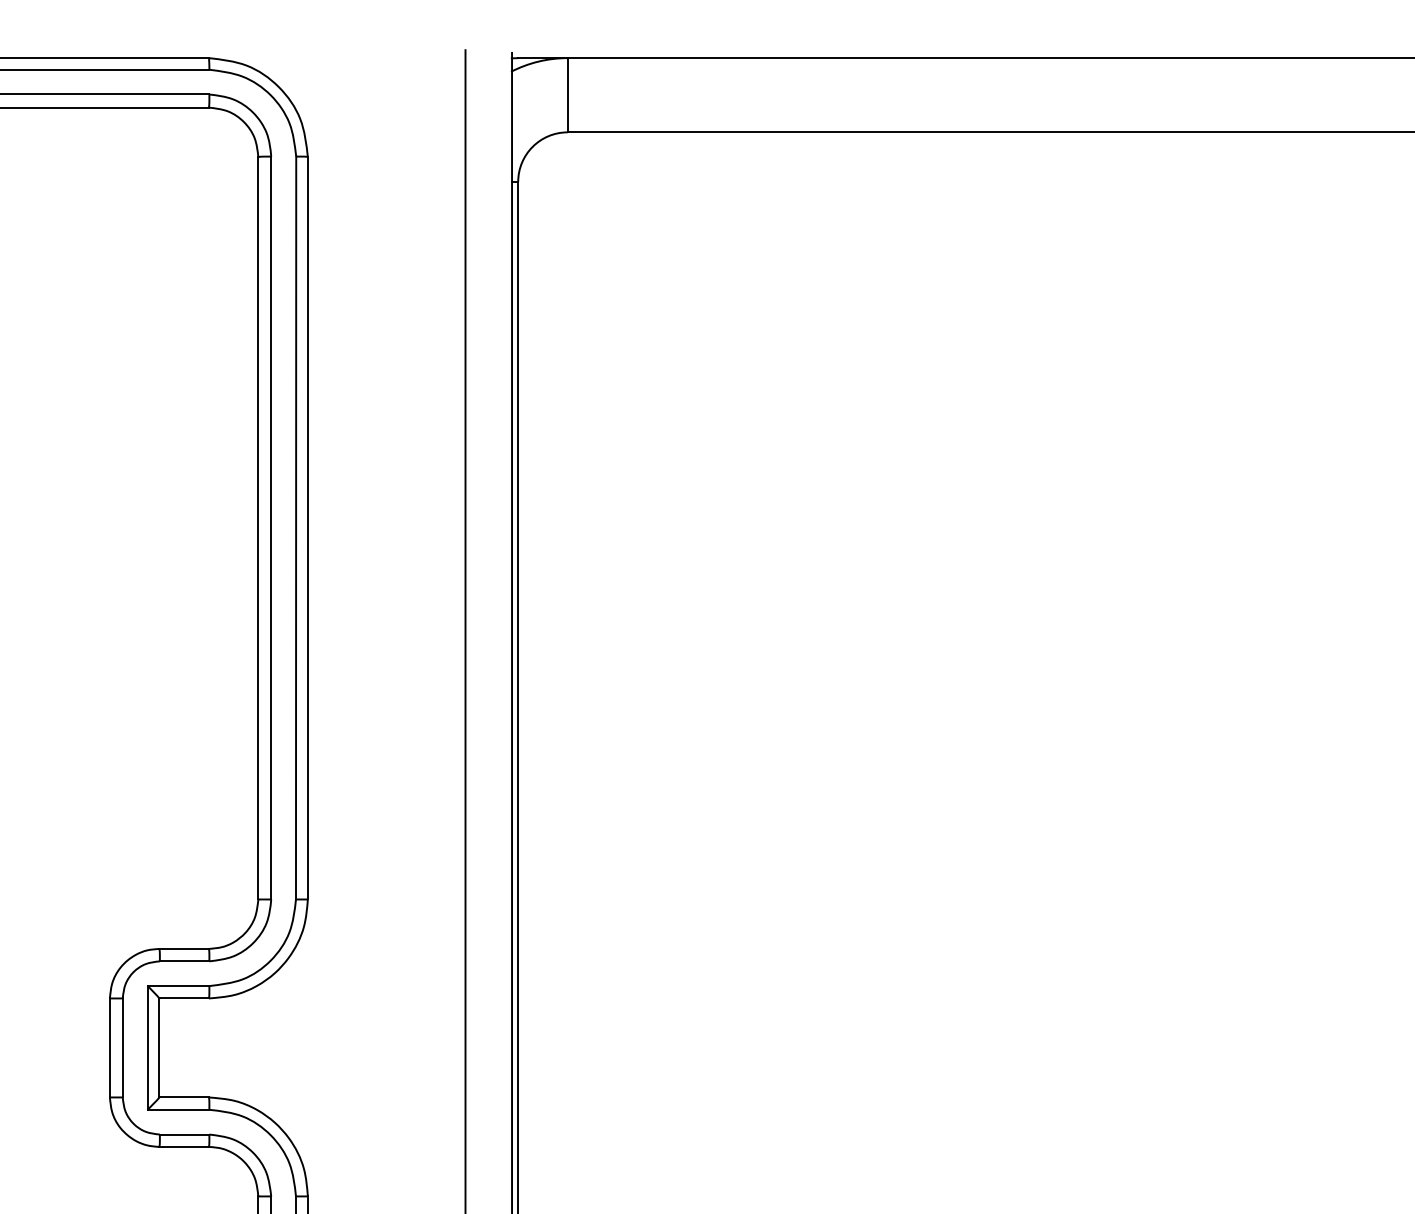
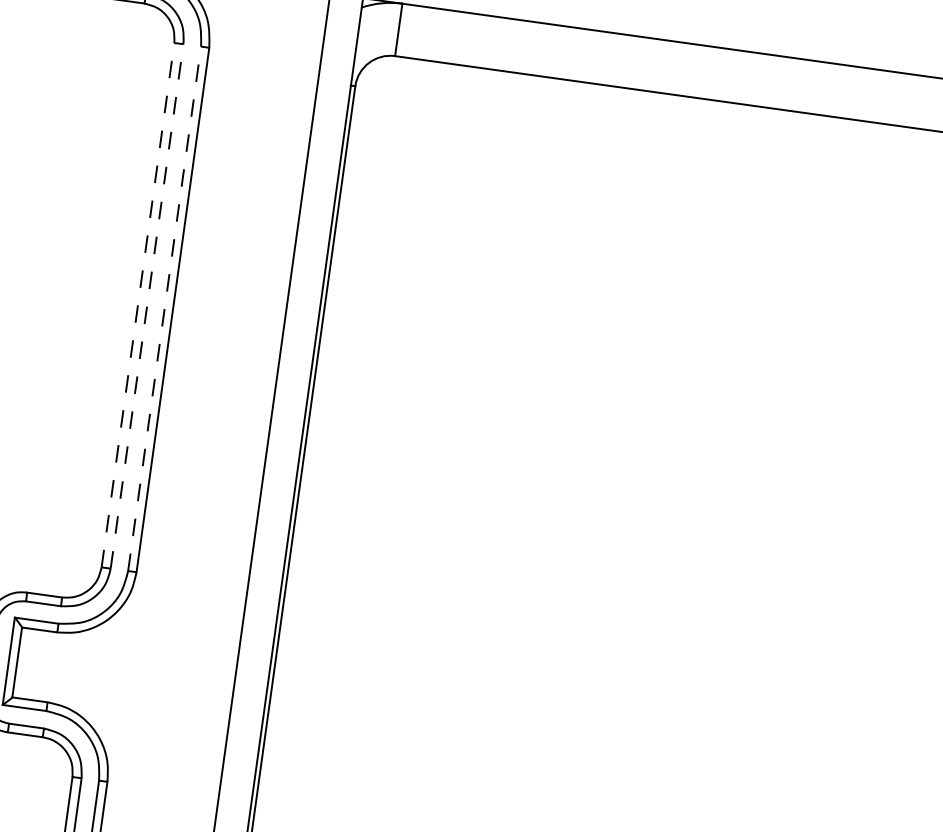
line: (258, 527) -> (138, 304), solid -> dashed
line: (271, 527) -> (147, 306), solid -> dashed
line: (296, 527) -> (164, 308), solid -> dashed

